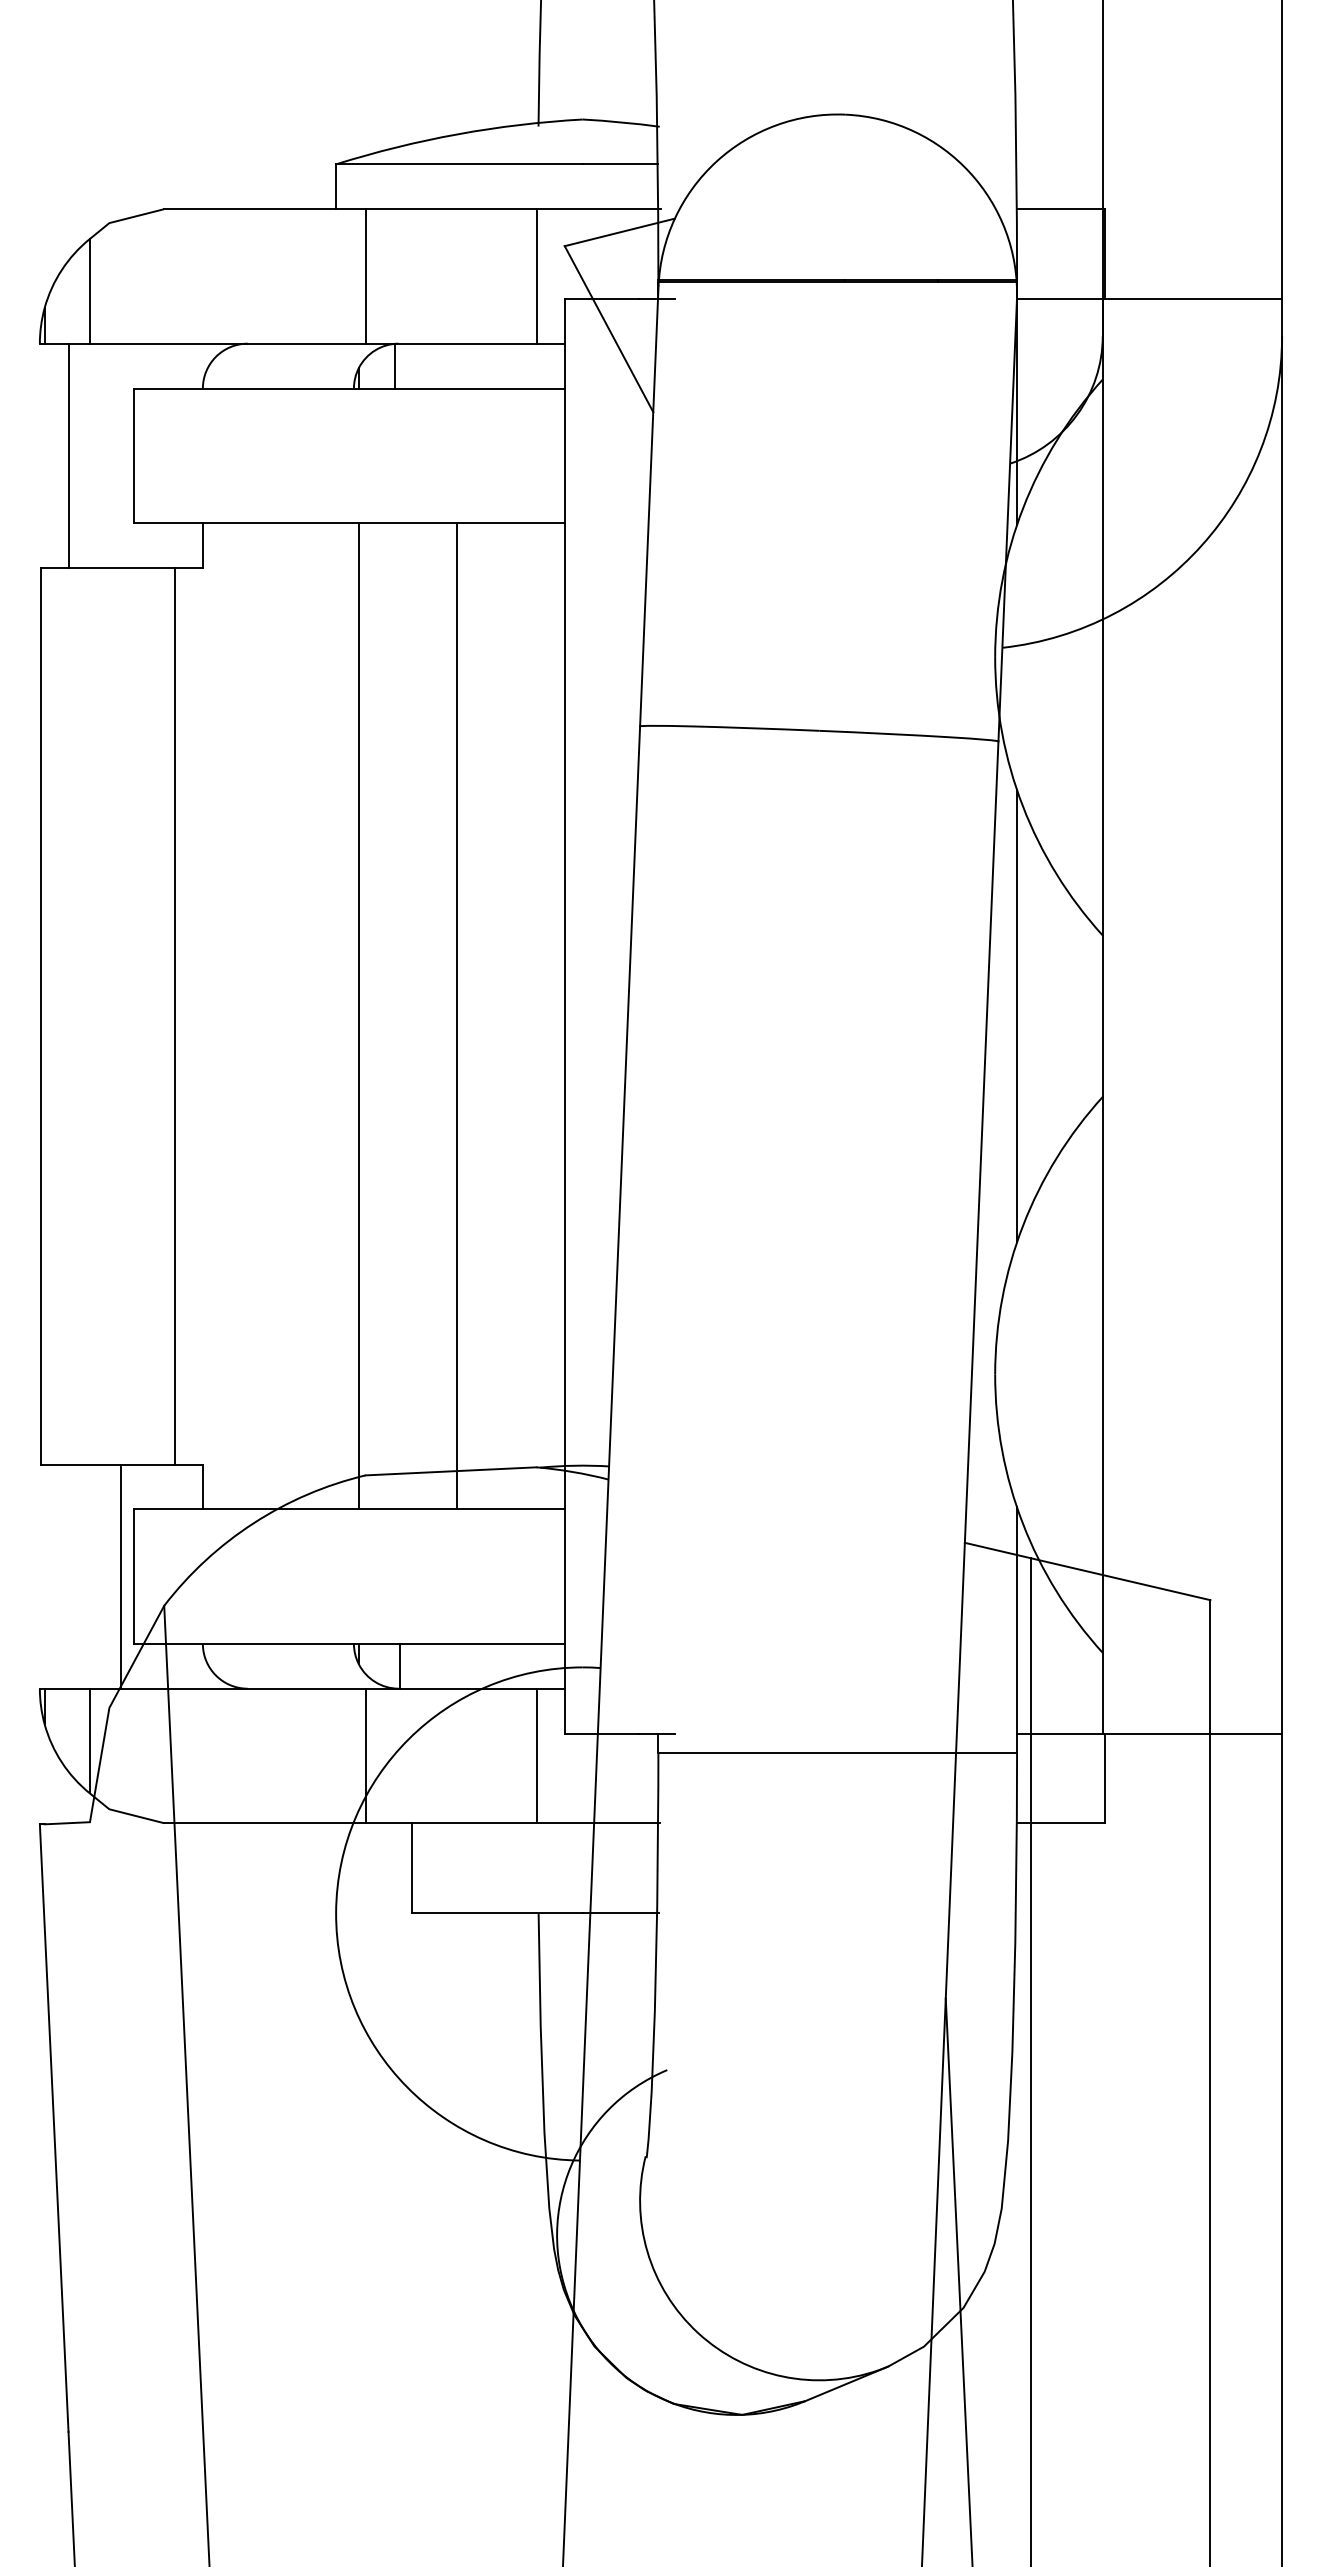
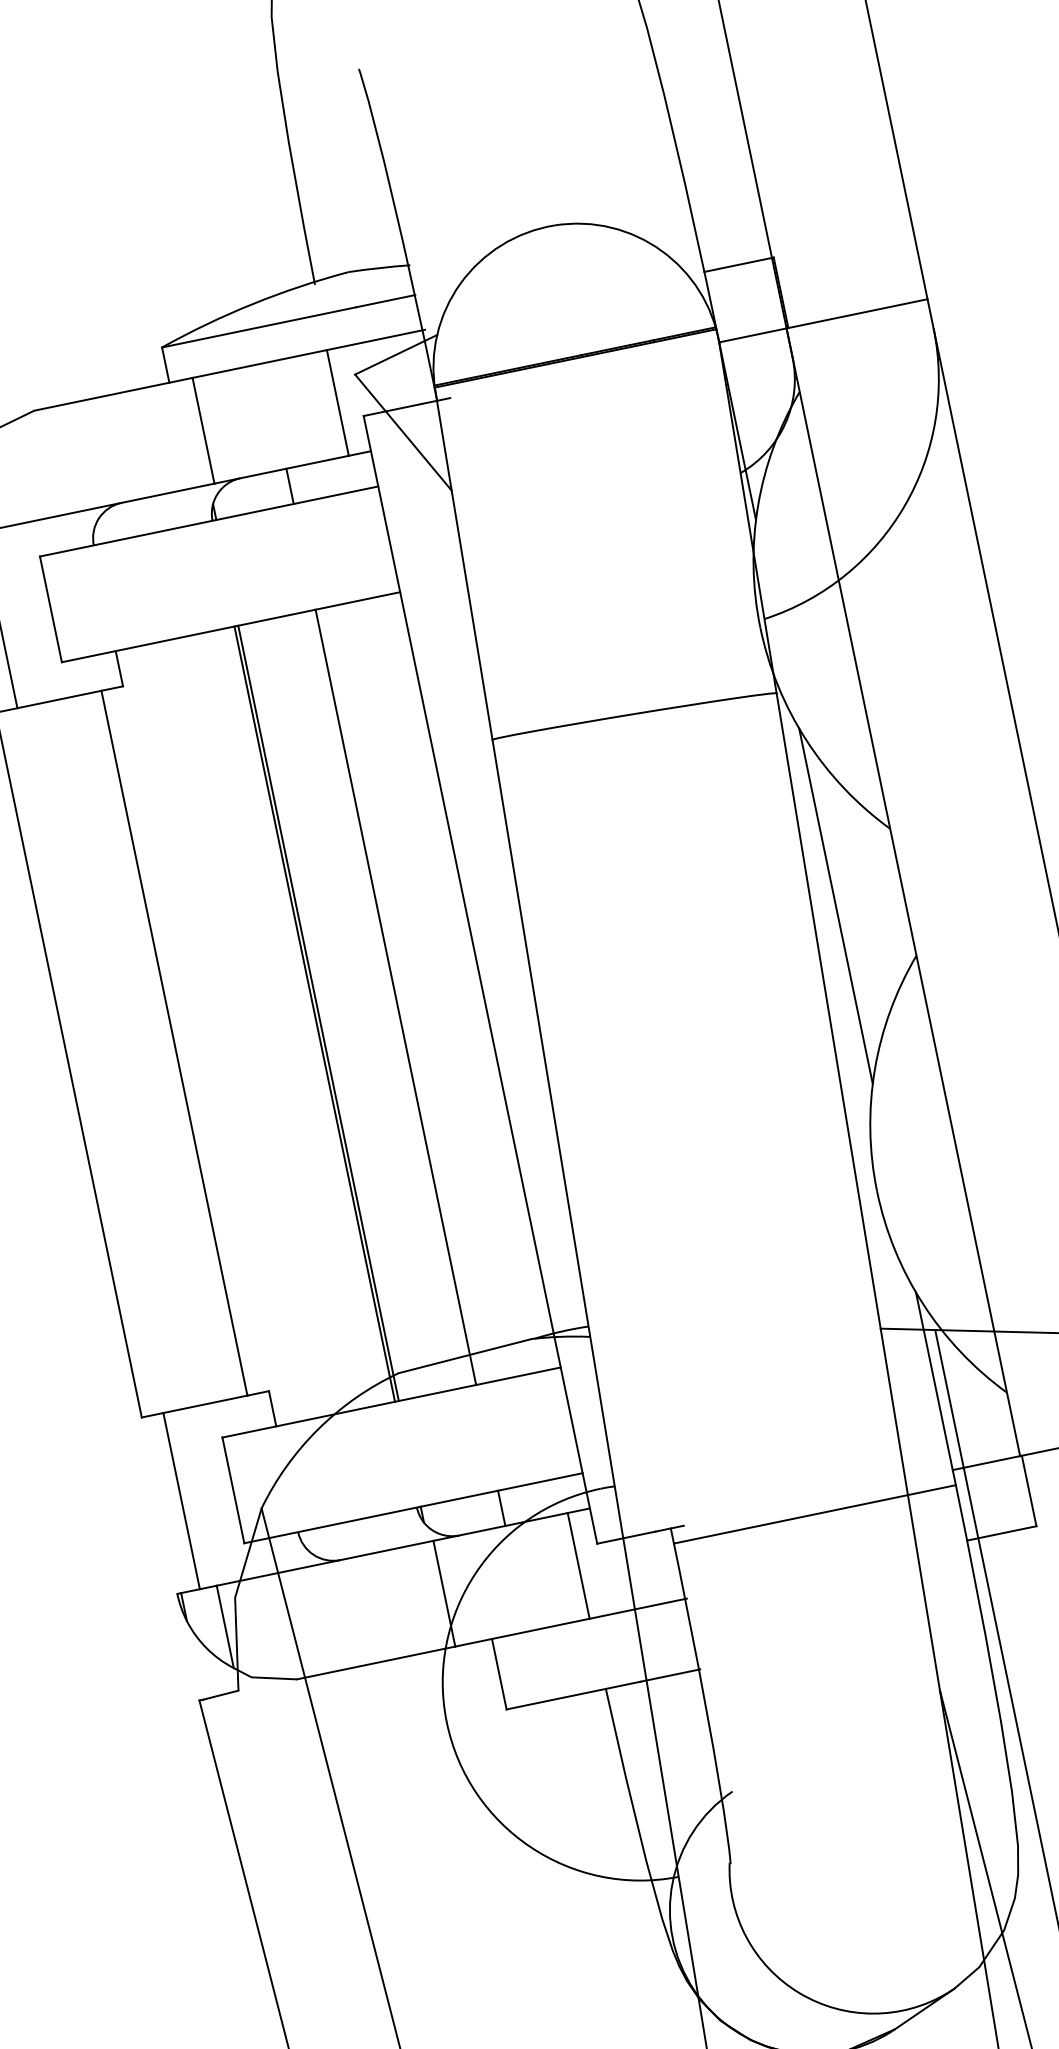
line: (395, 365) -> (290, 485), moved
line: (353, 1016) -> (314, 1014), added
line: (120, 1576) -> (181, 1501), moved
line: (400, 1665) -> (501, 1507), moved

